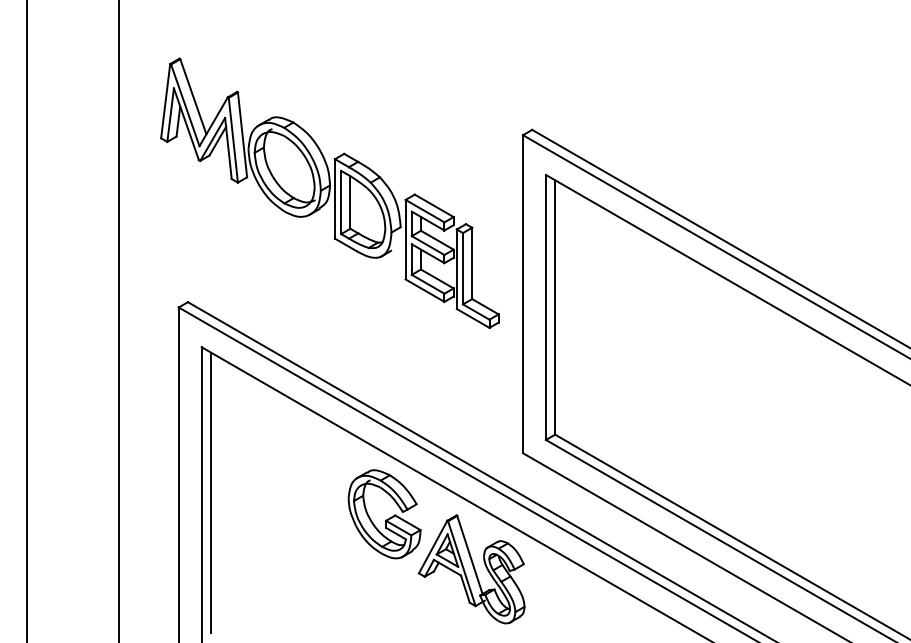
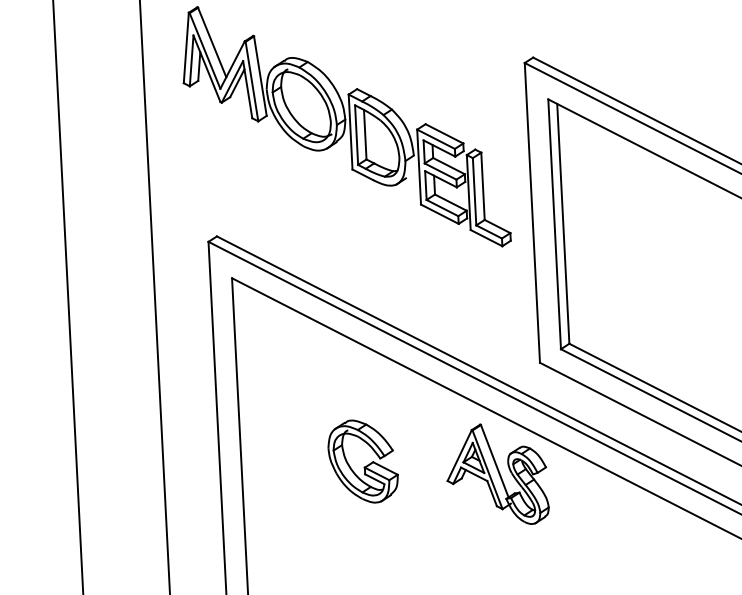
line: (210, 492) -> (247, 414), removed
part: (384, 514) -> (363, 461), moved

